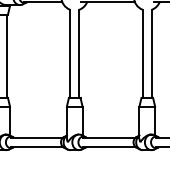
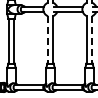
line: (70, 53) -> (48, 39), solid -> dashed
line: (152, 53) -> (92, 39), solid -> dashed

